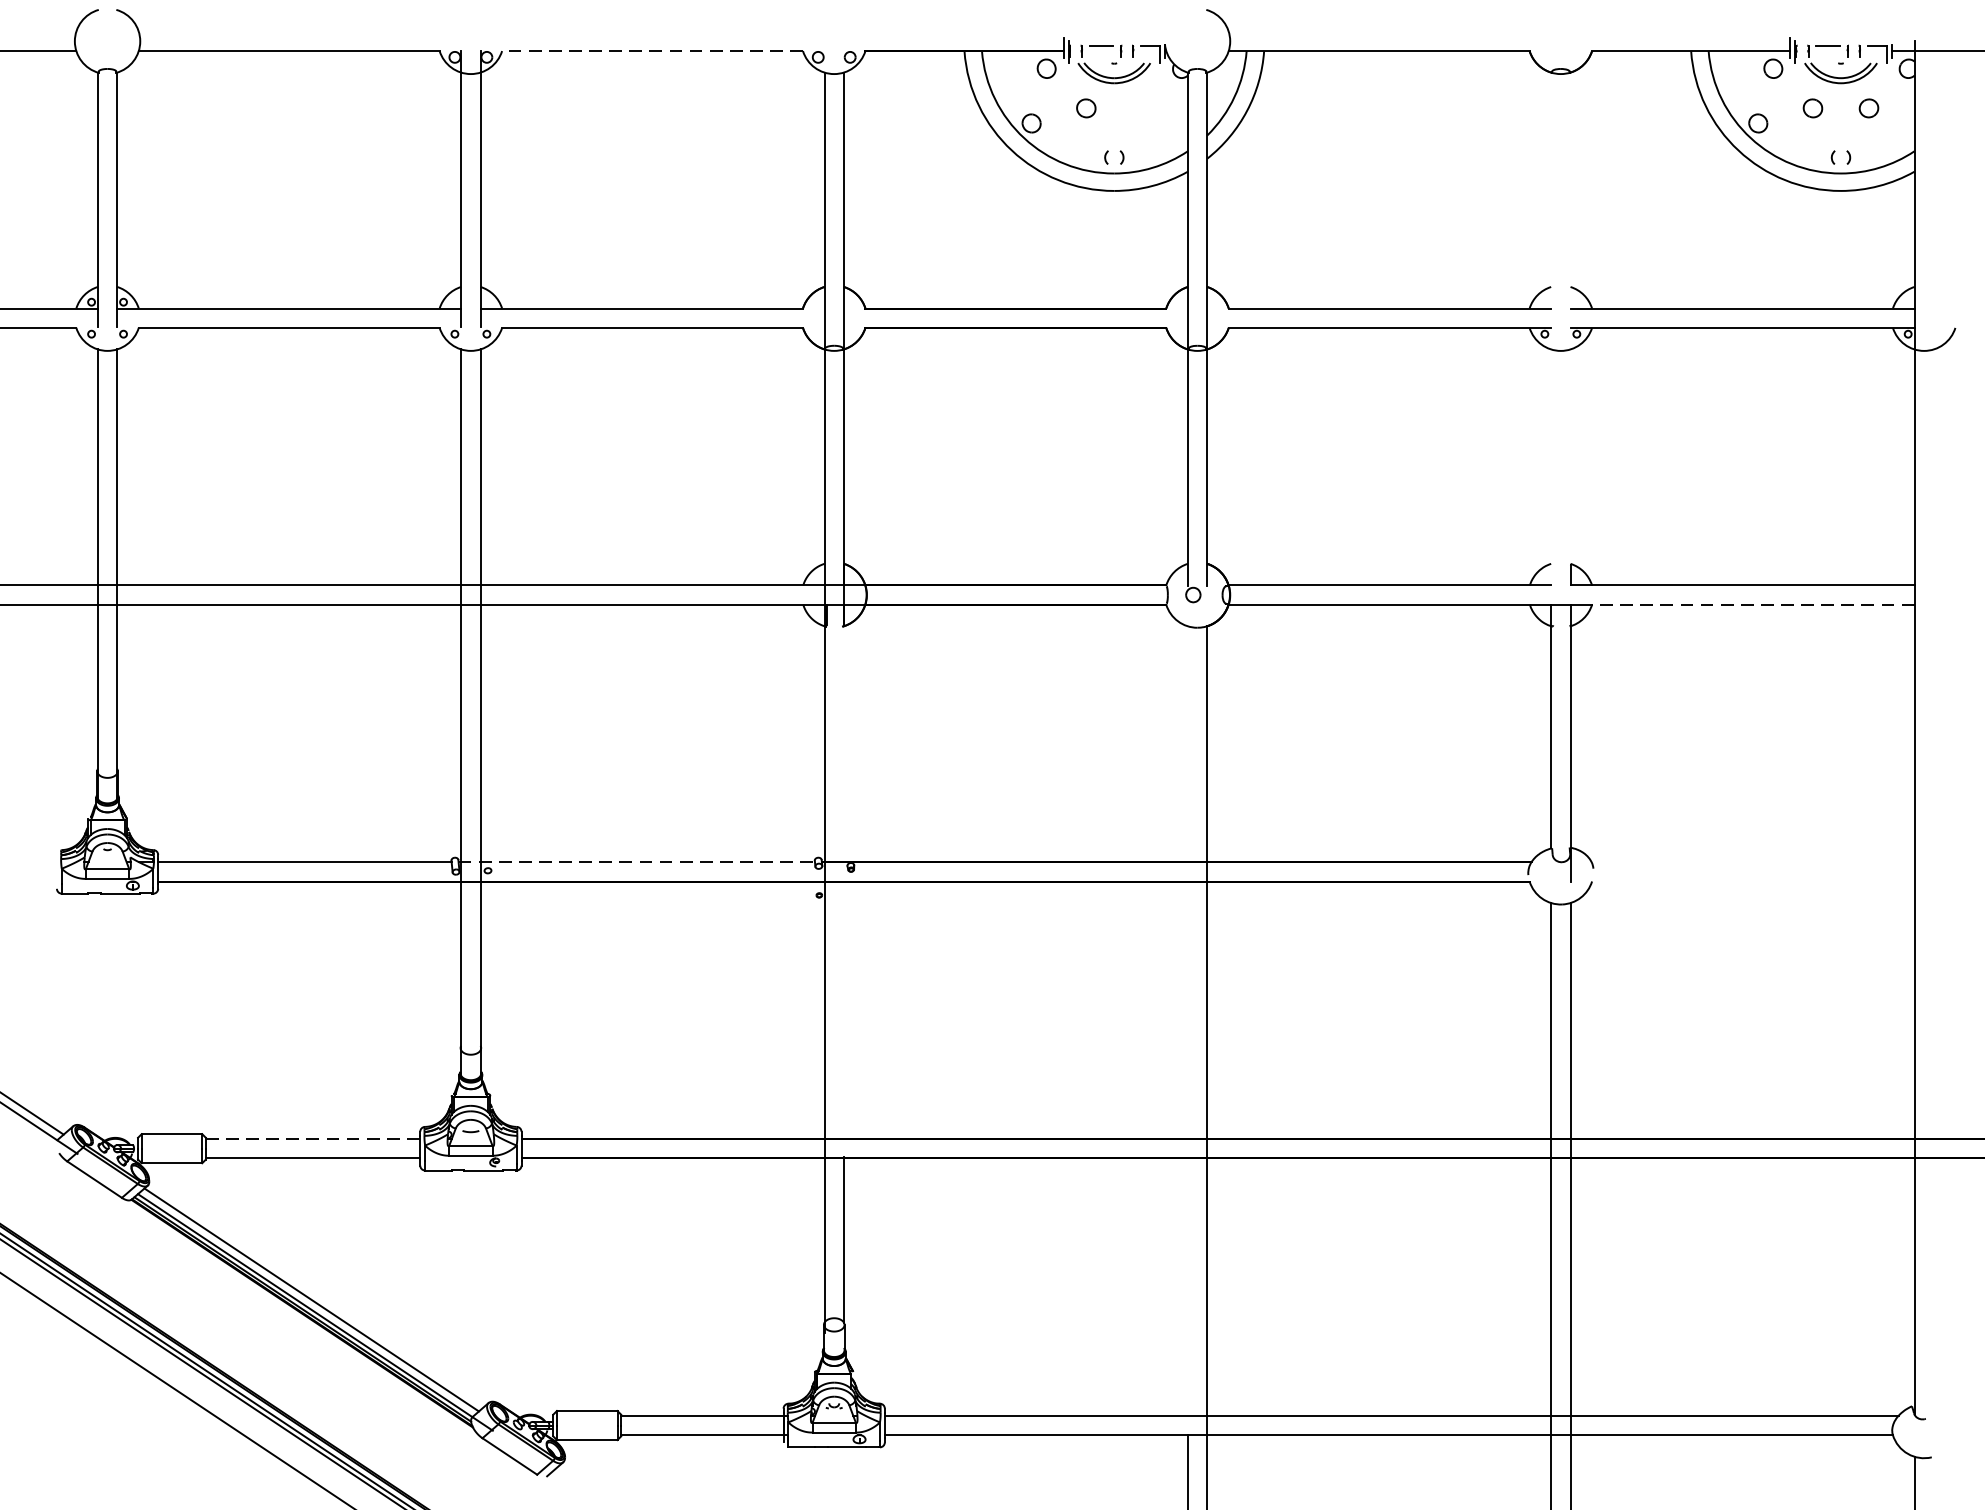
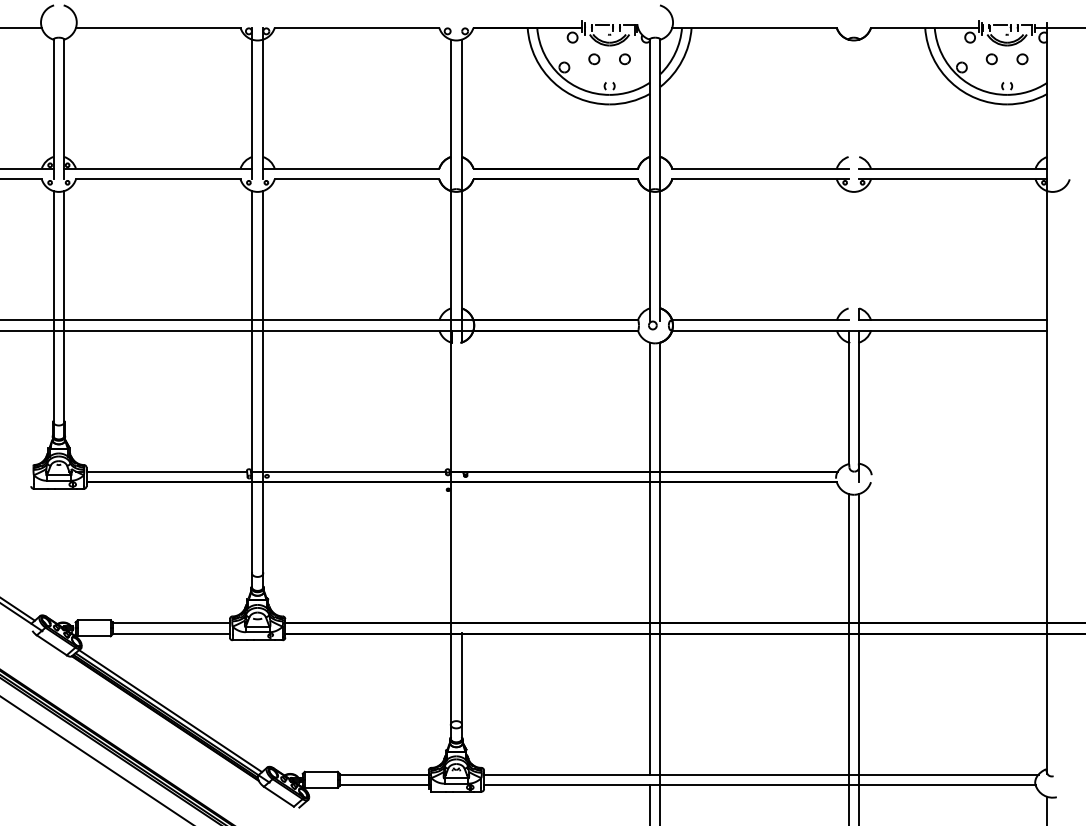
line: (651, 50) -> (356, 27), dashed -> solid
part: (1141, 108) -> (624, 59), added
line: (1752, 604) -> (958, 330), dashed -> solid
line: (636, 861) -> (348, 471), dashed -> solid
line: (1187, 1020) -> (649, 558), added
line: (313, 1139) -> (171, 623), dashed -> solid

